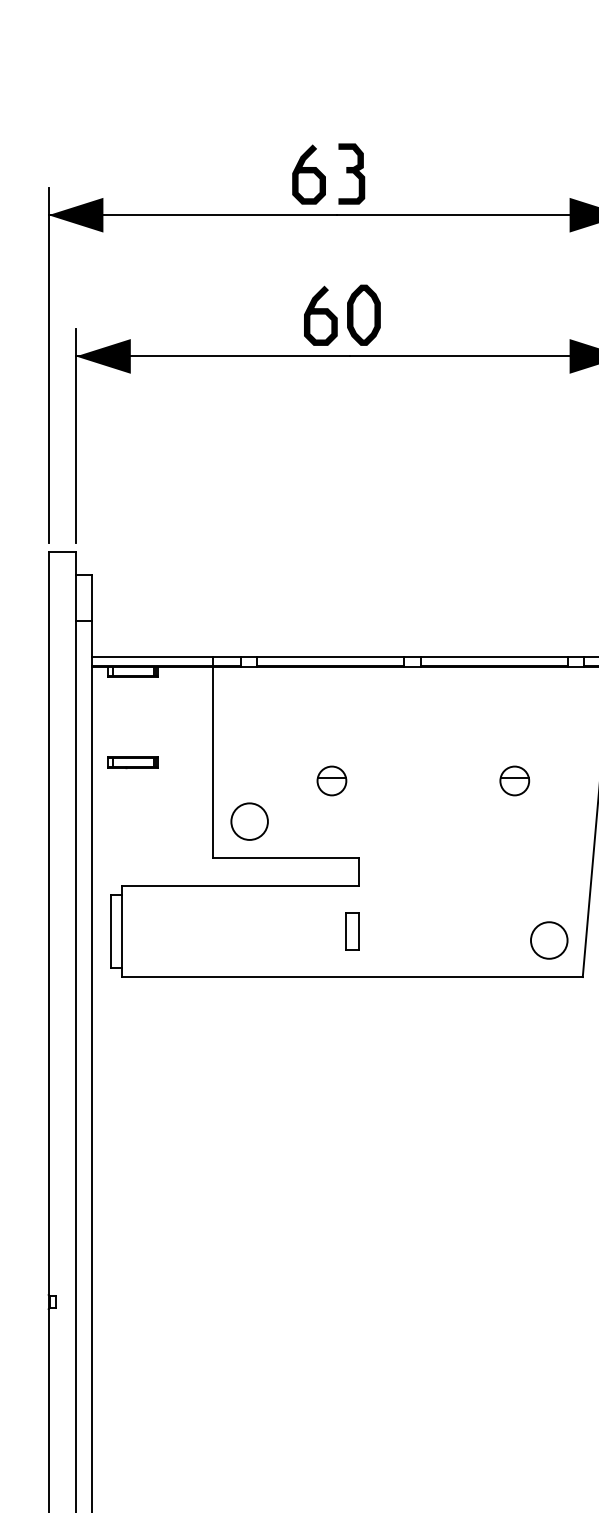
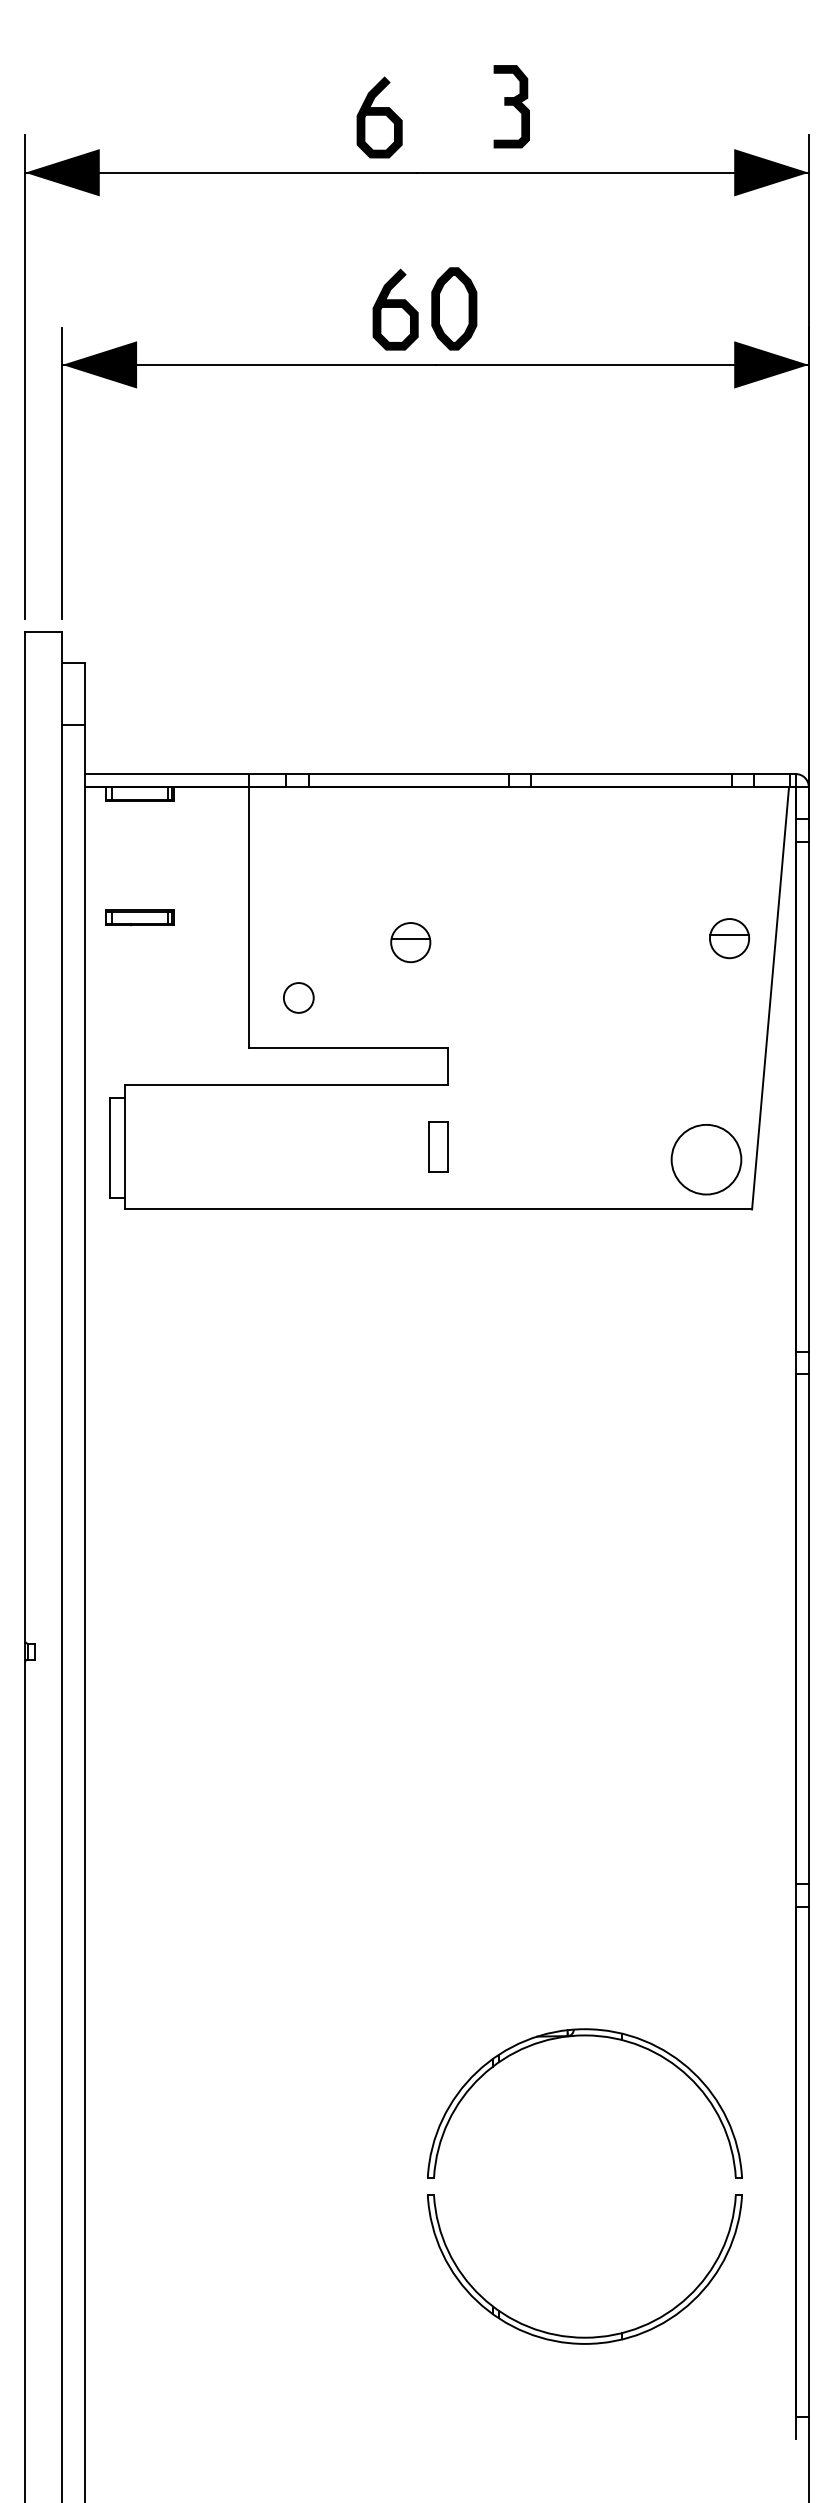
part: (351, 173) -> (511, 106), moved
part: (514, 780) -> (729, 938), moved
circle: (249, 821) -> (298, 997), size x0.6
circle: (549, 940) -> (706, 1159), size x1.4

